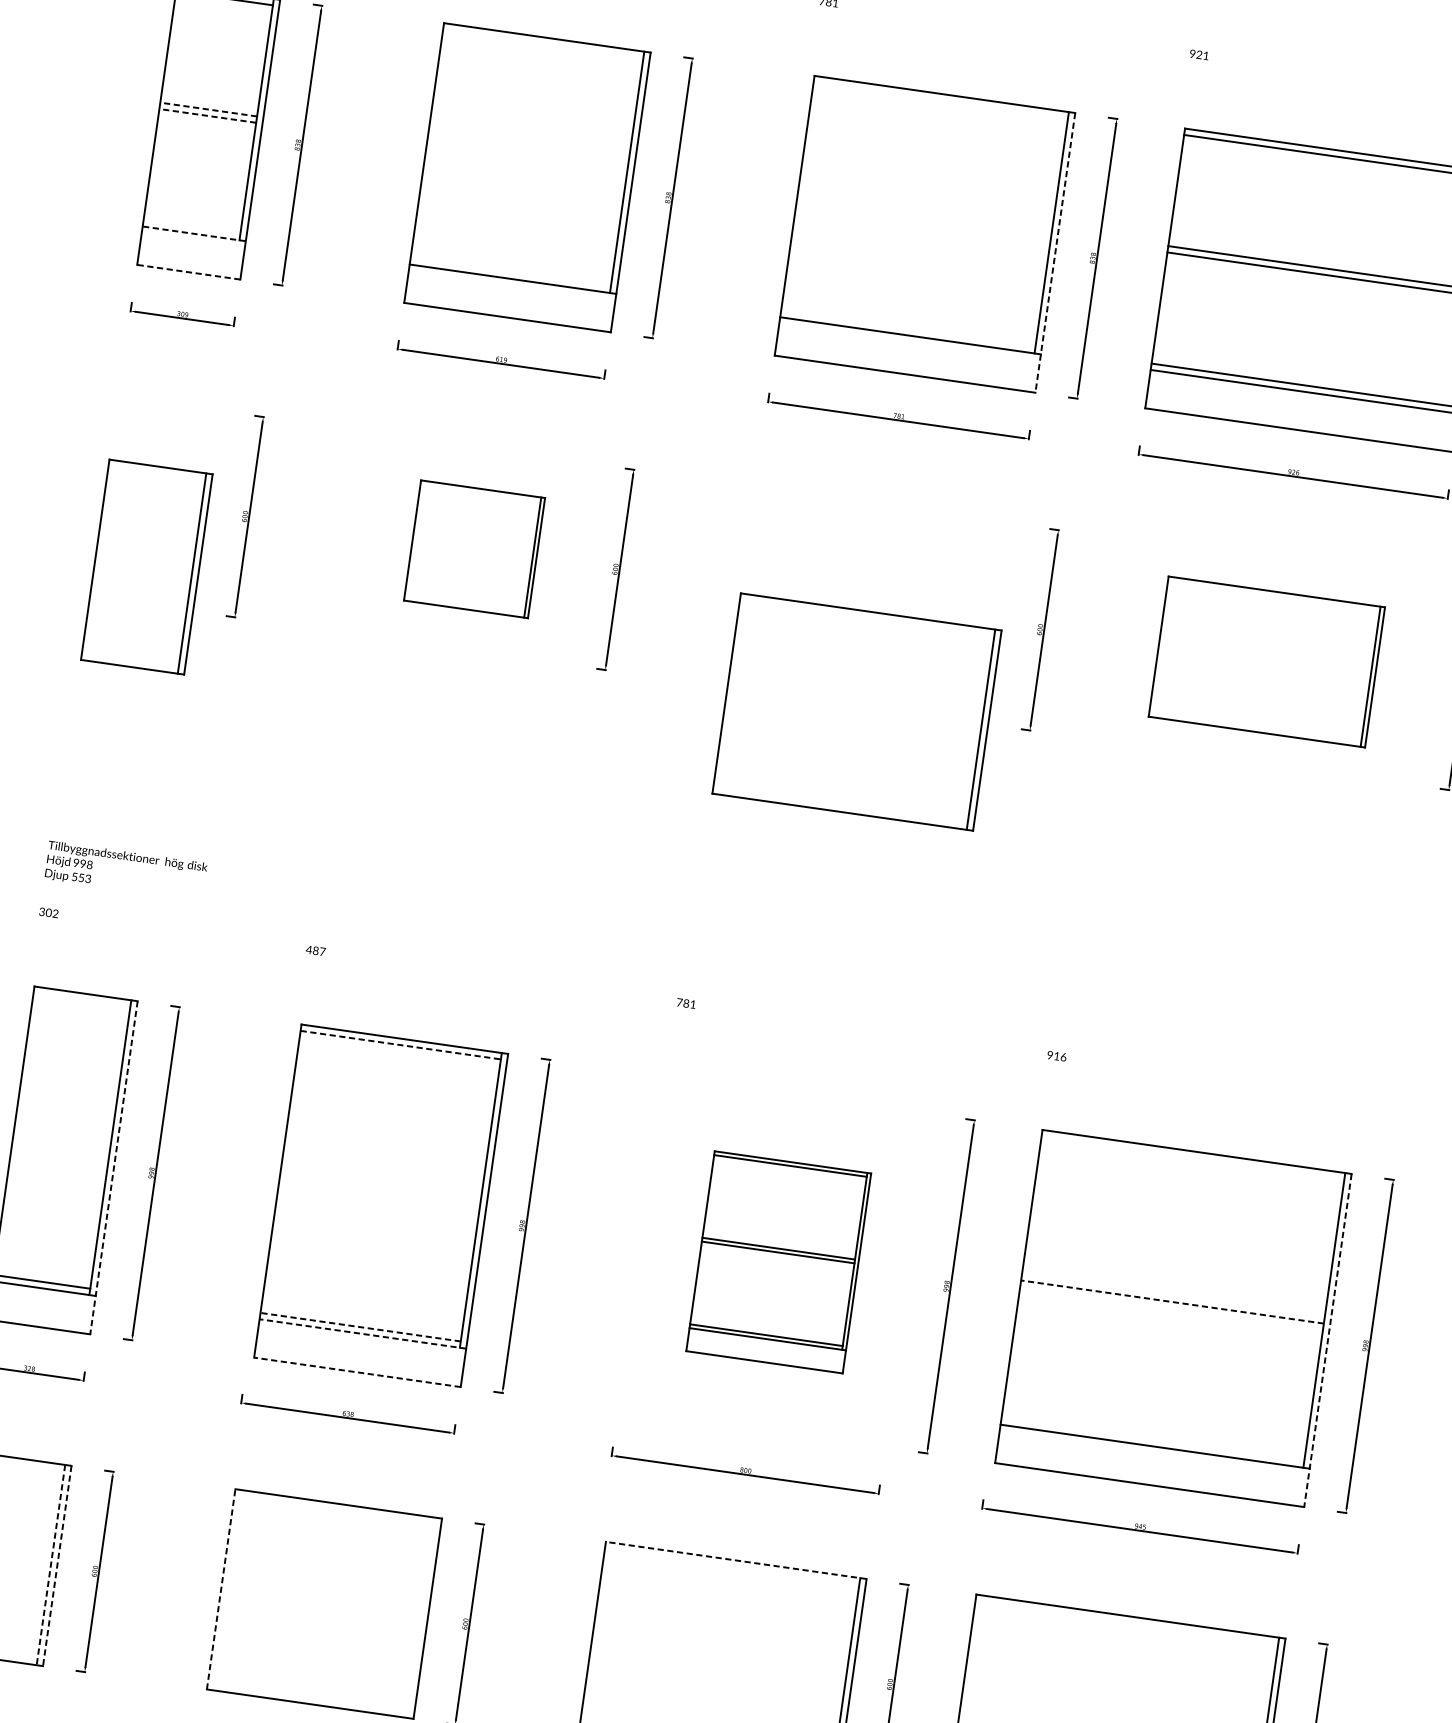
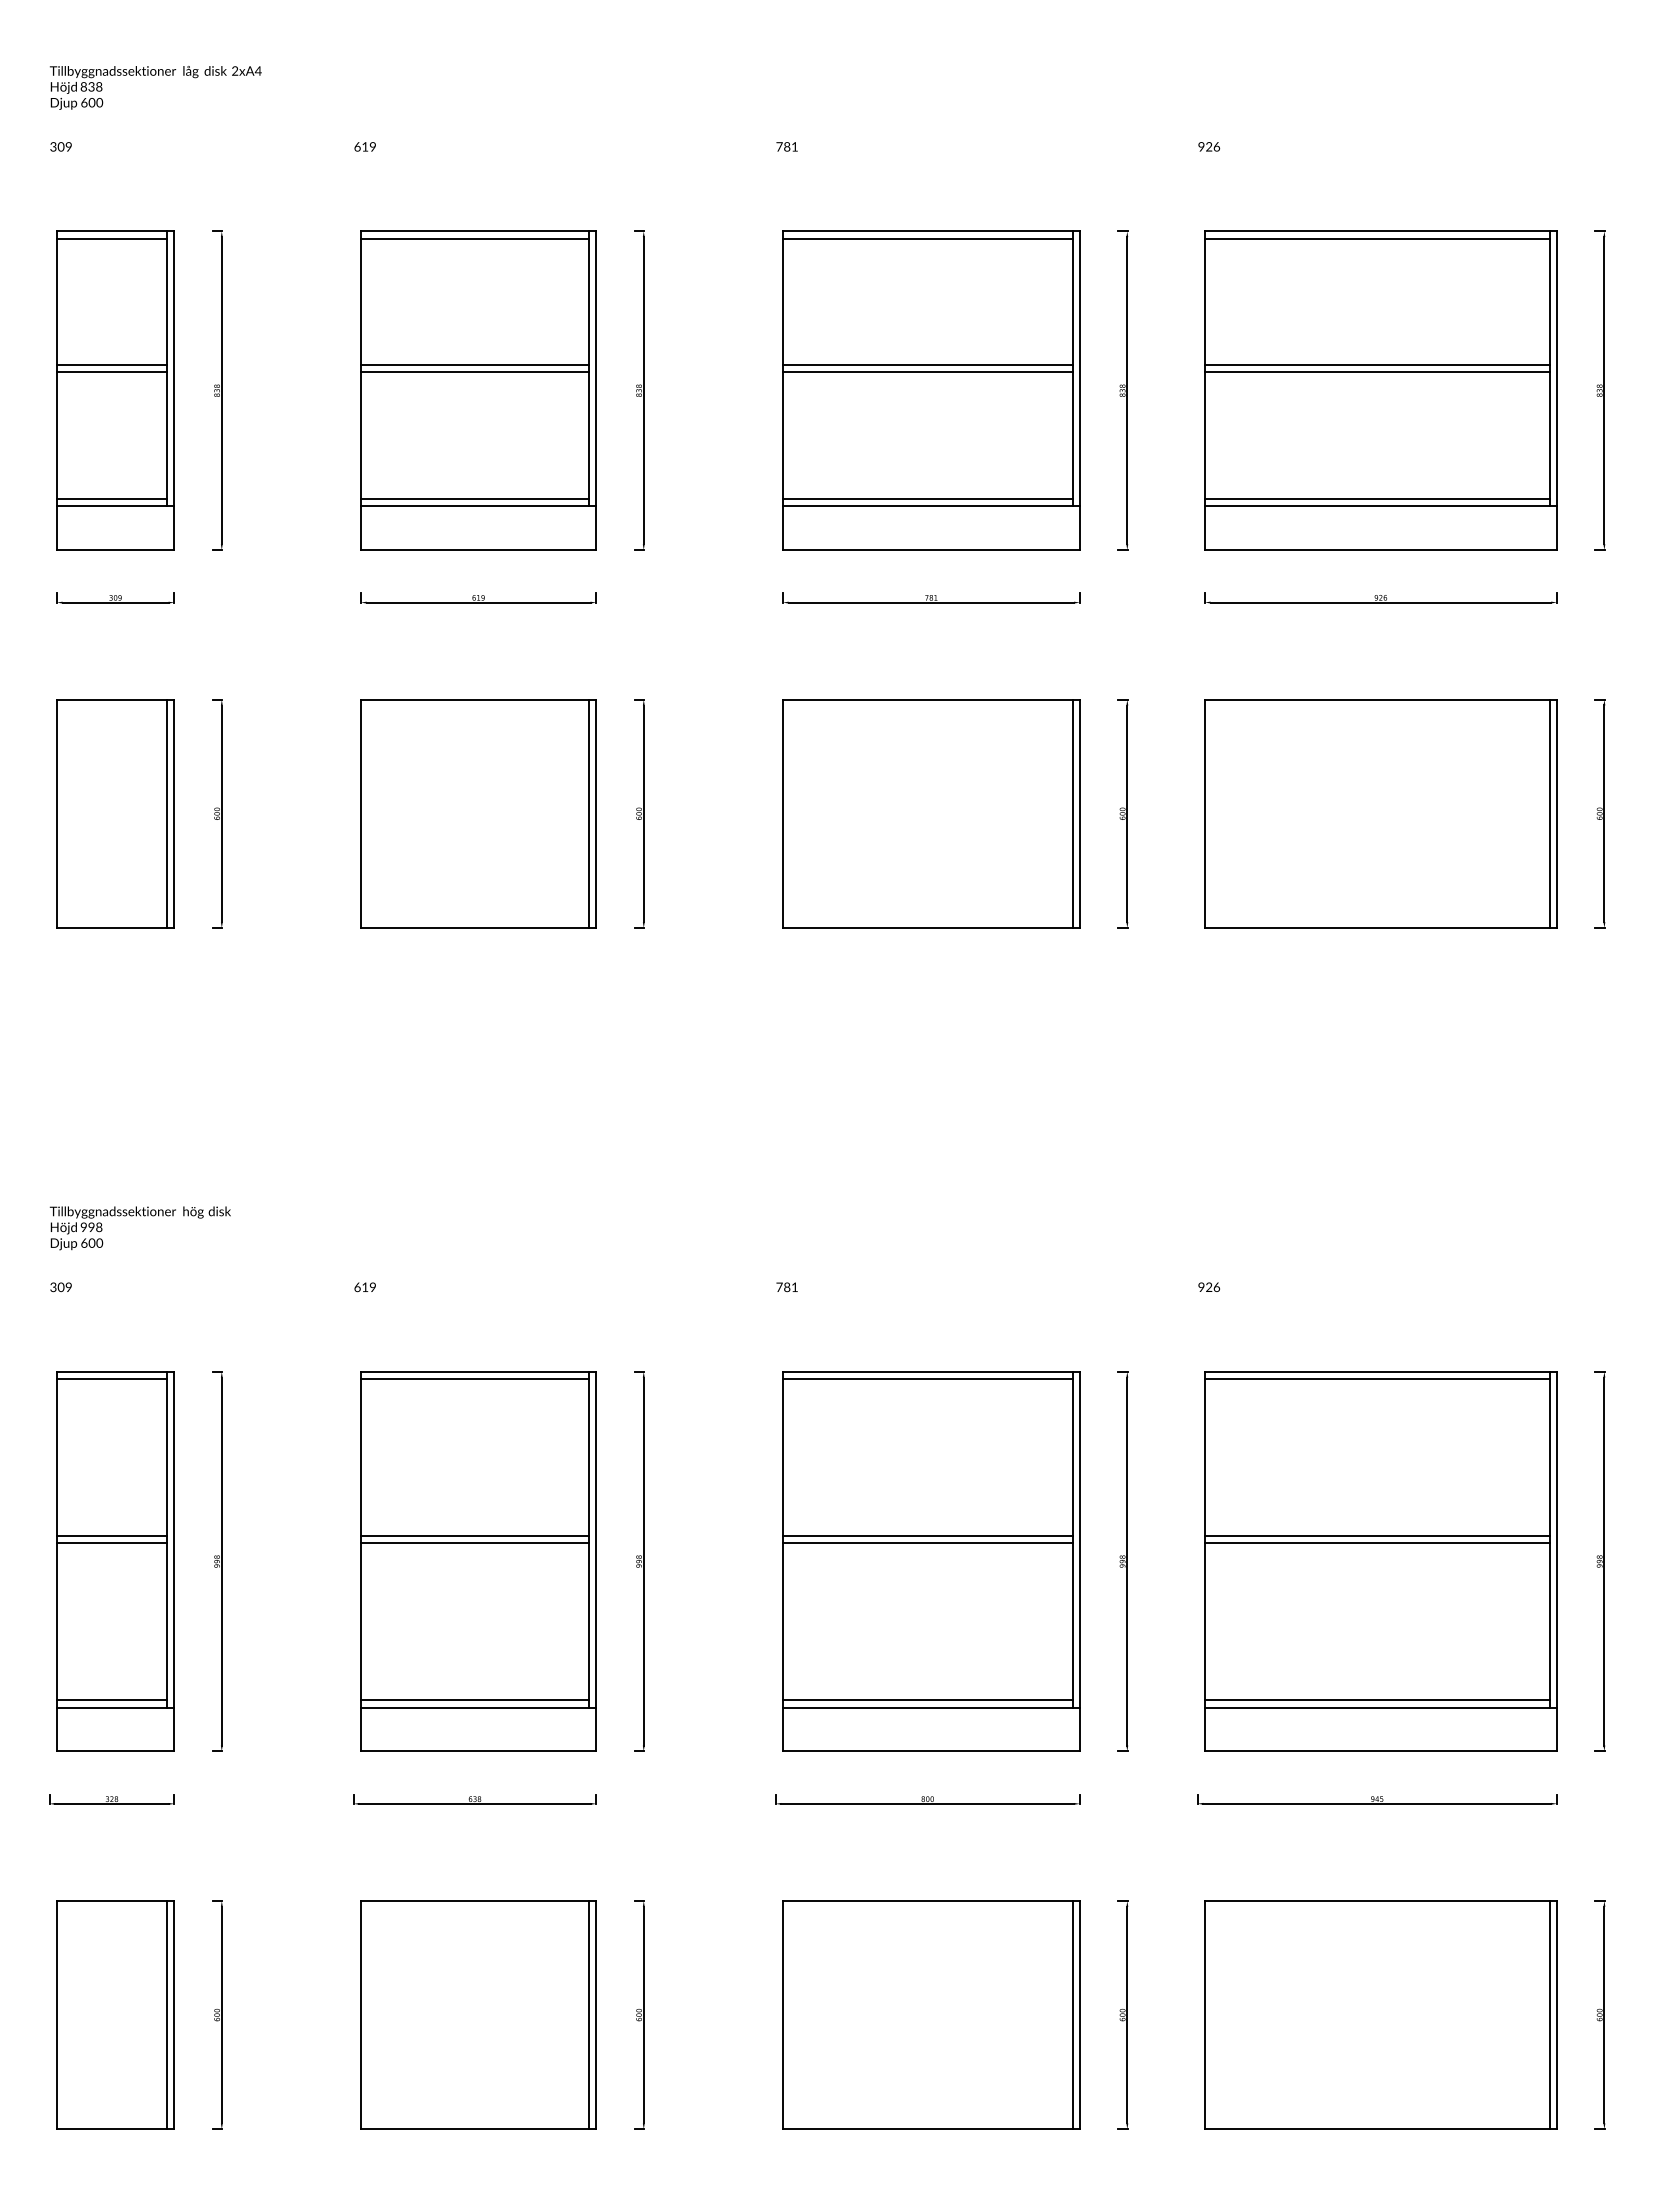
line: (542, 43) -> (474, 238), added
text: (1205, 55) -> (1216, 146), 921 -> 926
line: (940, 100) -> (927, 238), added
line: (208, 109) -> (111, 365), dashed -> solid
line: (207, 115) -> (111, 372), dashed -> solid
line: (527, 155) -> (474, 365), added
line: (526, 161) -> (474, 372), added
line: (924, 211) -> (927, 365), added
line: (923, 217) -> (927, 372), added
line: (191, 227) -> (111, 499), added
line: (194, 234) -> (115, 506), dashed -> solid
line: (1054, 253) -> (1079, 391), dashed -> solid
line: (188, 272) -> (115, 550), dashed -> solid
line: (510, 272) -> (474, 499), added
line: (908, 329) -> (927, 499), added
part: (474, 548) -> (478, 813), size x1.67
part: (146, 566) -> (115, 813), moved
part: (1266, 661) -> (1380, 813), size x1.43
part: (857, 711) -> (931, 813), moved
text: (82, 877) -> (92, 1242), 553 -> 600
text: (55, 914) -> (68, 1288), 302 -> 309
text: (316, 951) -> (365, 1287), 487 -> 619
line: (81, 1000) -> (111, 1379), added
line: (401, 1045) -> (475, 1379), dashed -> solid
text: (1057, 1055) -> (1209, 1286), 916 -> 926
line: (61, 1137) -> (111, 1536), added
line: (61, 1144) -> (111, 1543), added
line: (1192, 1158) -> (1376, 1379), added
line: (114, 1167) -> (174, 1561), dashed -> solid
line: (380, 1183) -> (474, 1536), added
line: (379, 1189) -> (474, 1543), added
part: (778, 1262) -> (931, 1561), size x1.67
line: (1172, 1295) -> (1376, 1536), added
line: (1171, 1302) -> (1376, 1543), dashed -> solid
line: (360, 1327) -> (474, 1700), dashed -> solid
line: (362, 1333) -> (478, 1707), dashed -> solid
line: (1327, 1340) -> (1556, 1561), dashed -> solid
line: (357, 1372) -> (478, 1751), dashed -> solid
line: (1152, 1439) -> (1376, 1700), added
line: (735, 1560) -> (930, 1901), dashed -> solid
line: (51, 1565) -> (167, 2015), dashed -> solid
line: (57, 1566) -> (174, 2015), dashed -> solid
line: (220, 1588) -> (360, 2014), dashed -> solid
line: (421, 1618) -> (589, 2015), added

